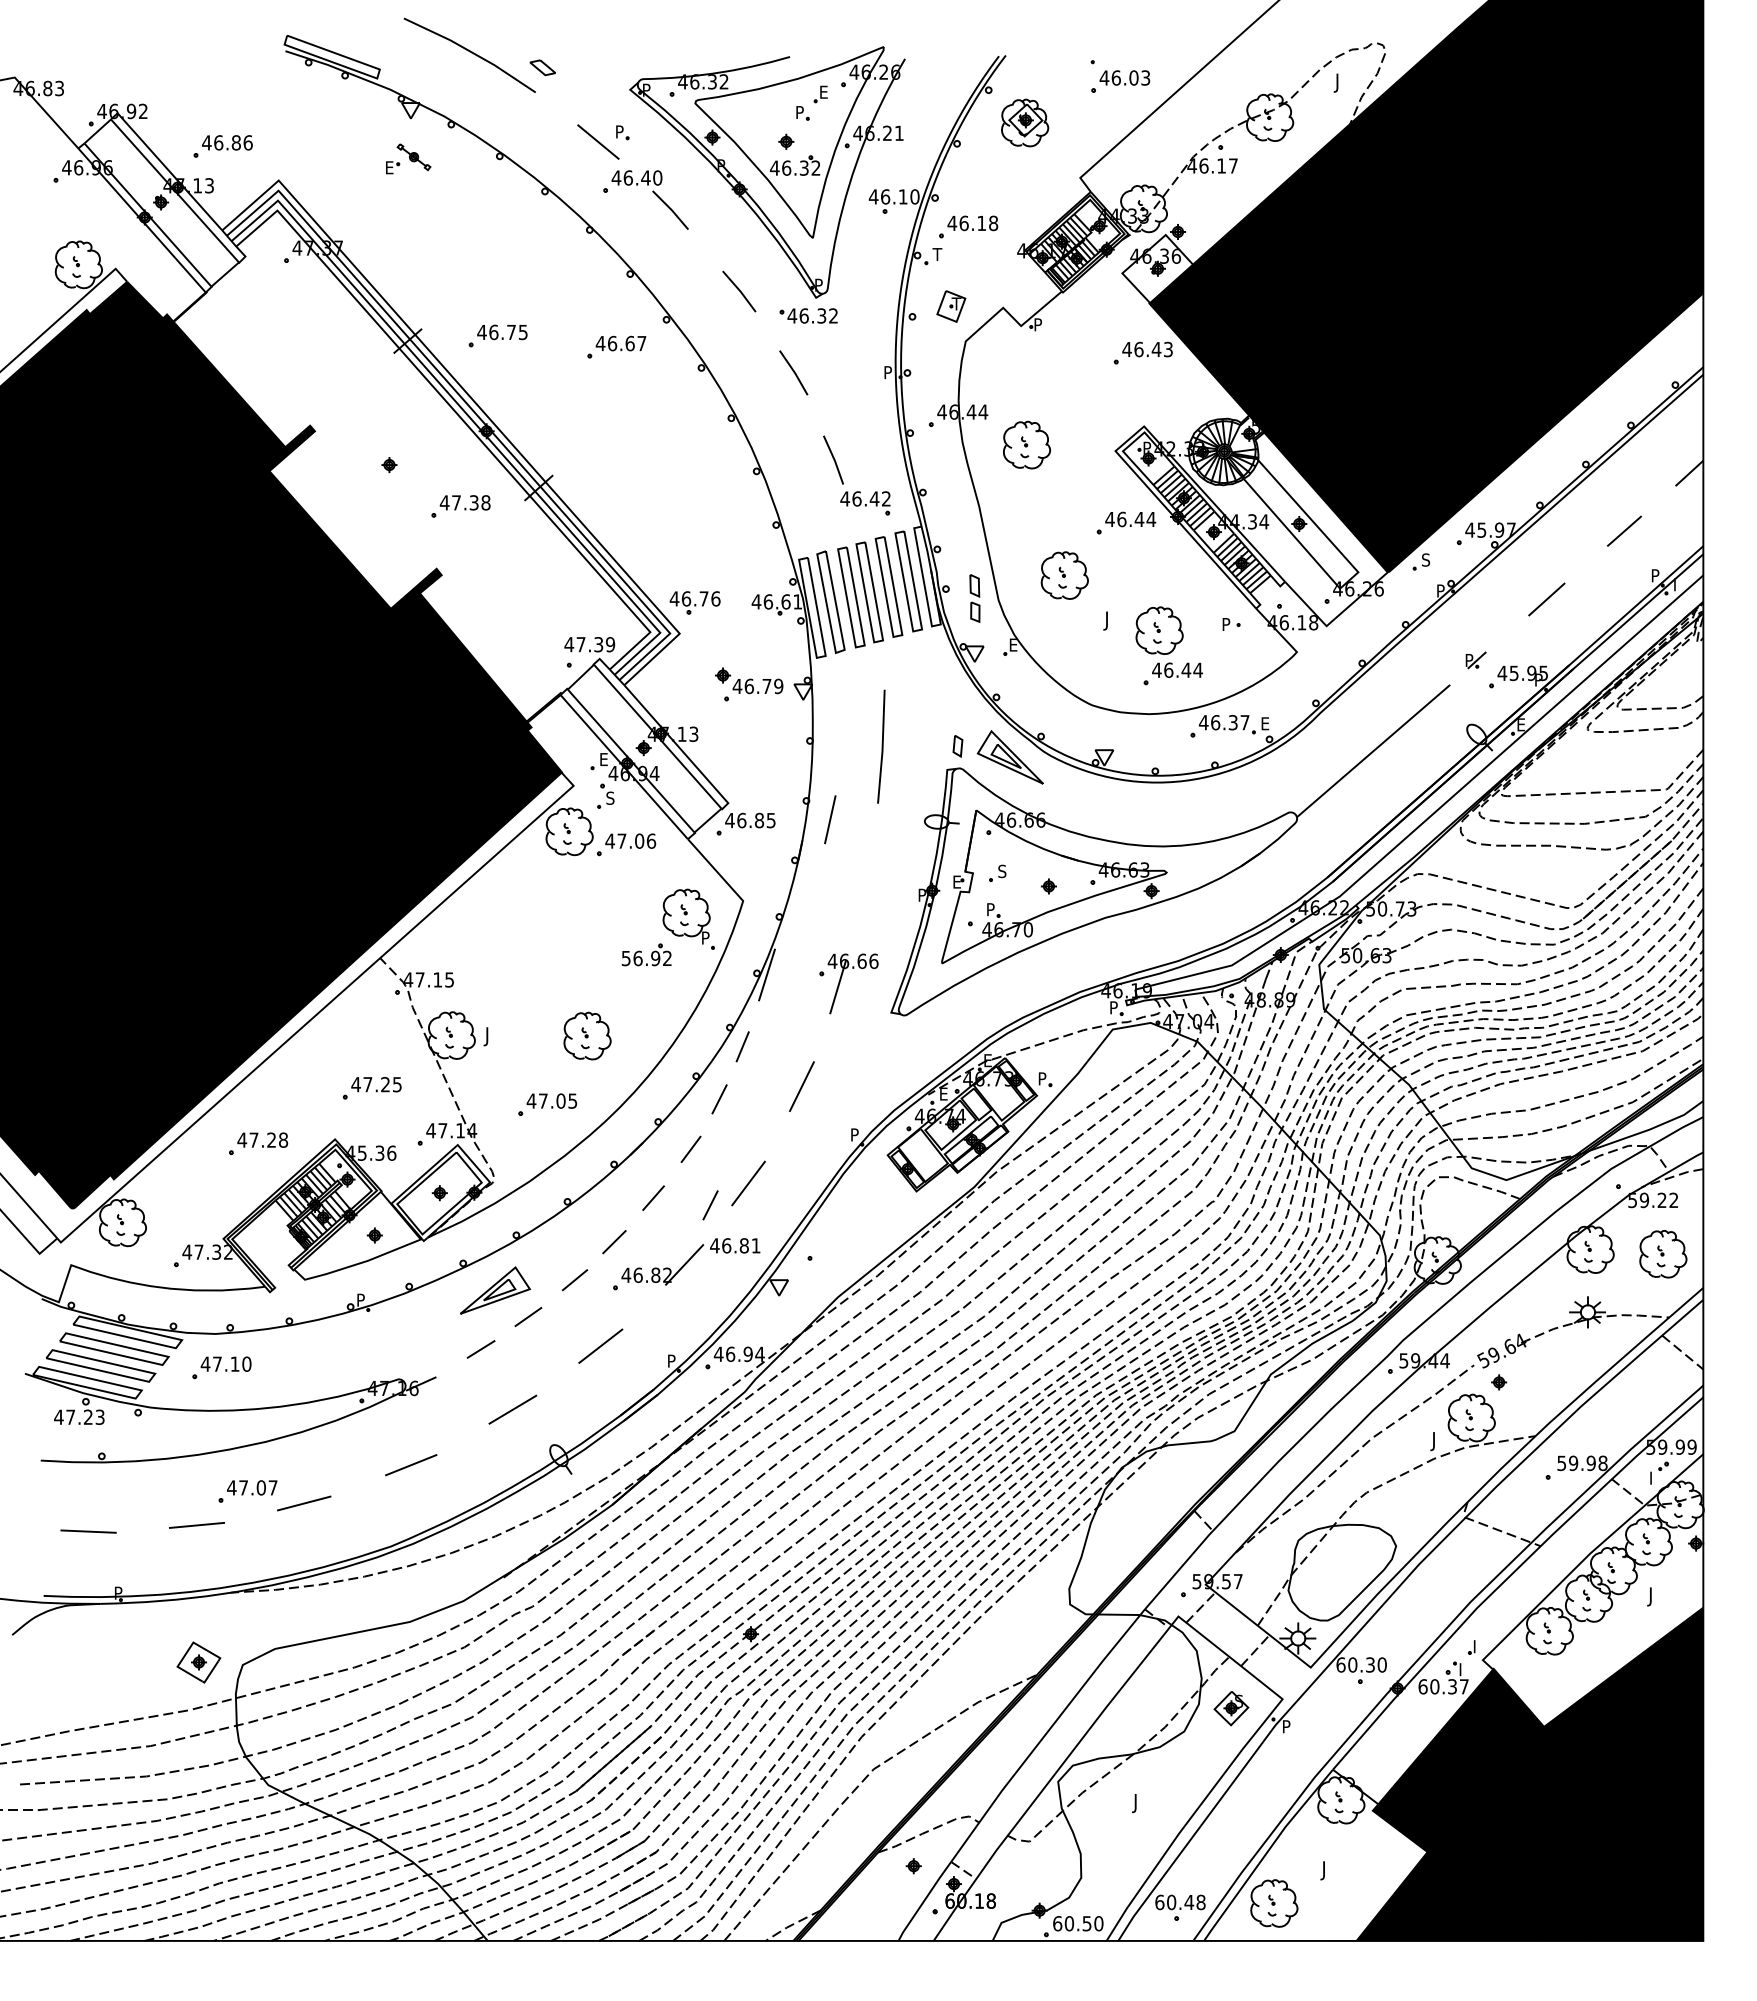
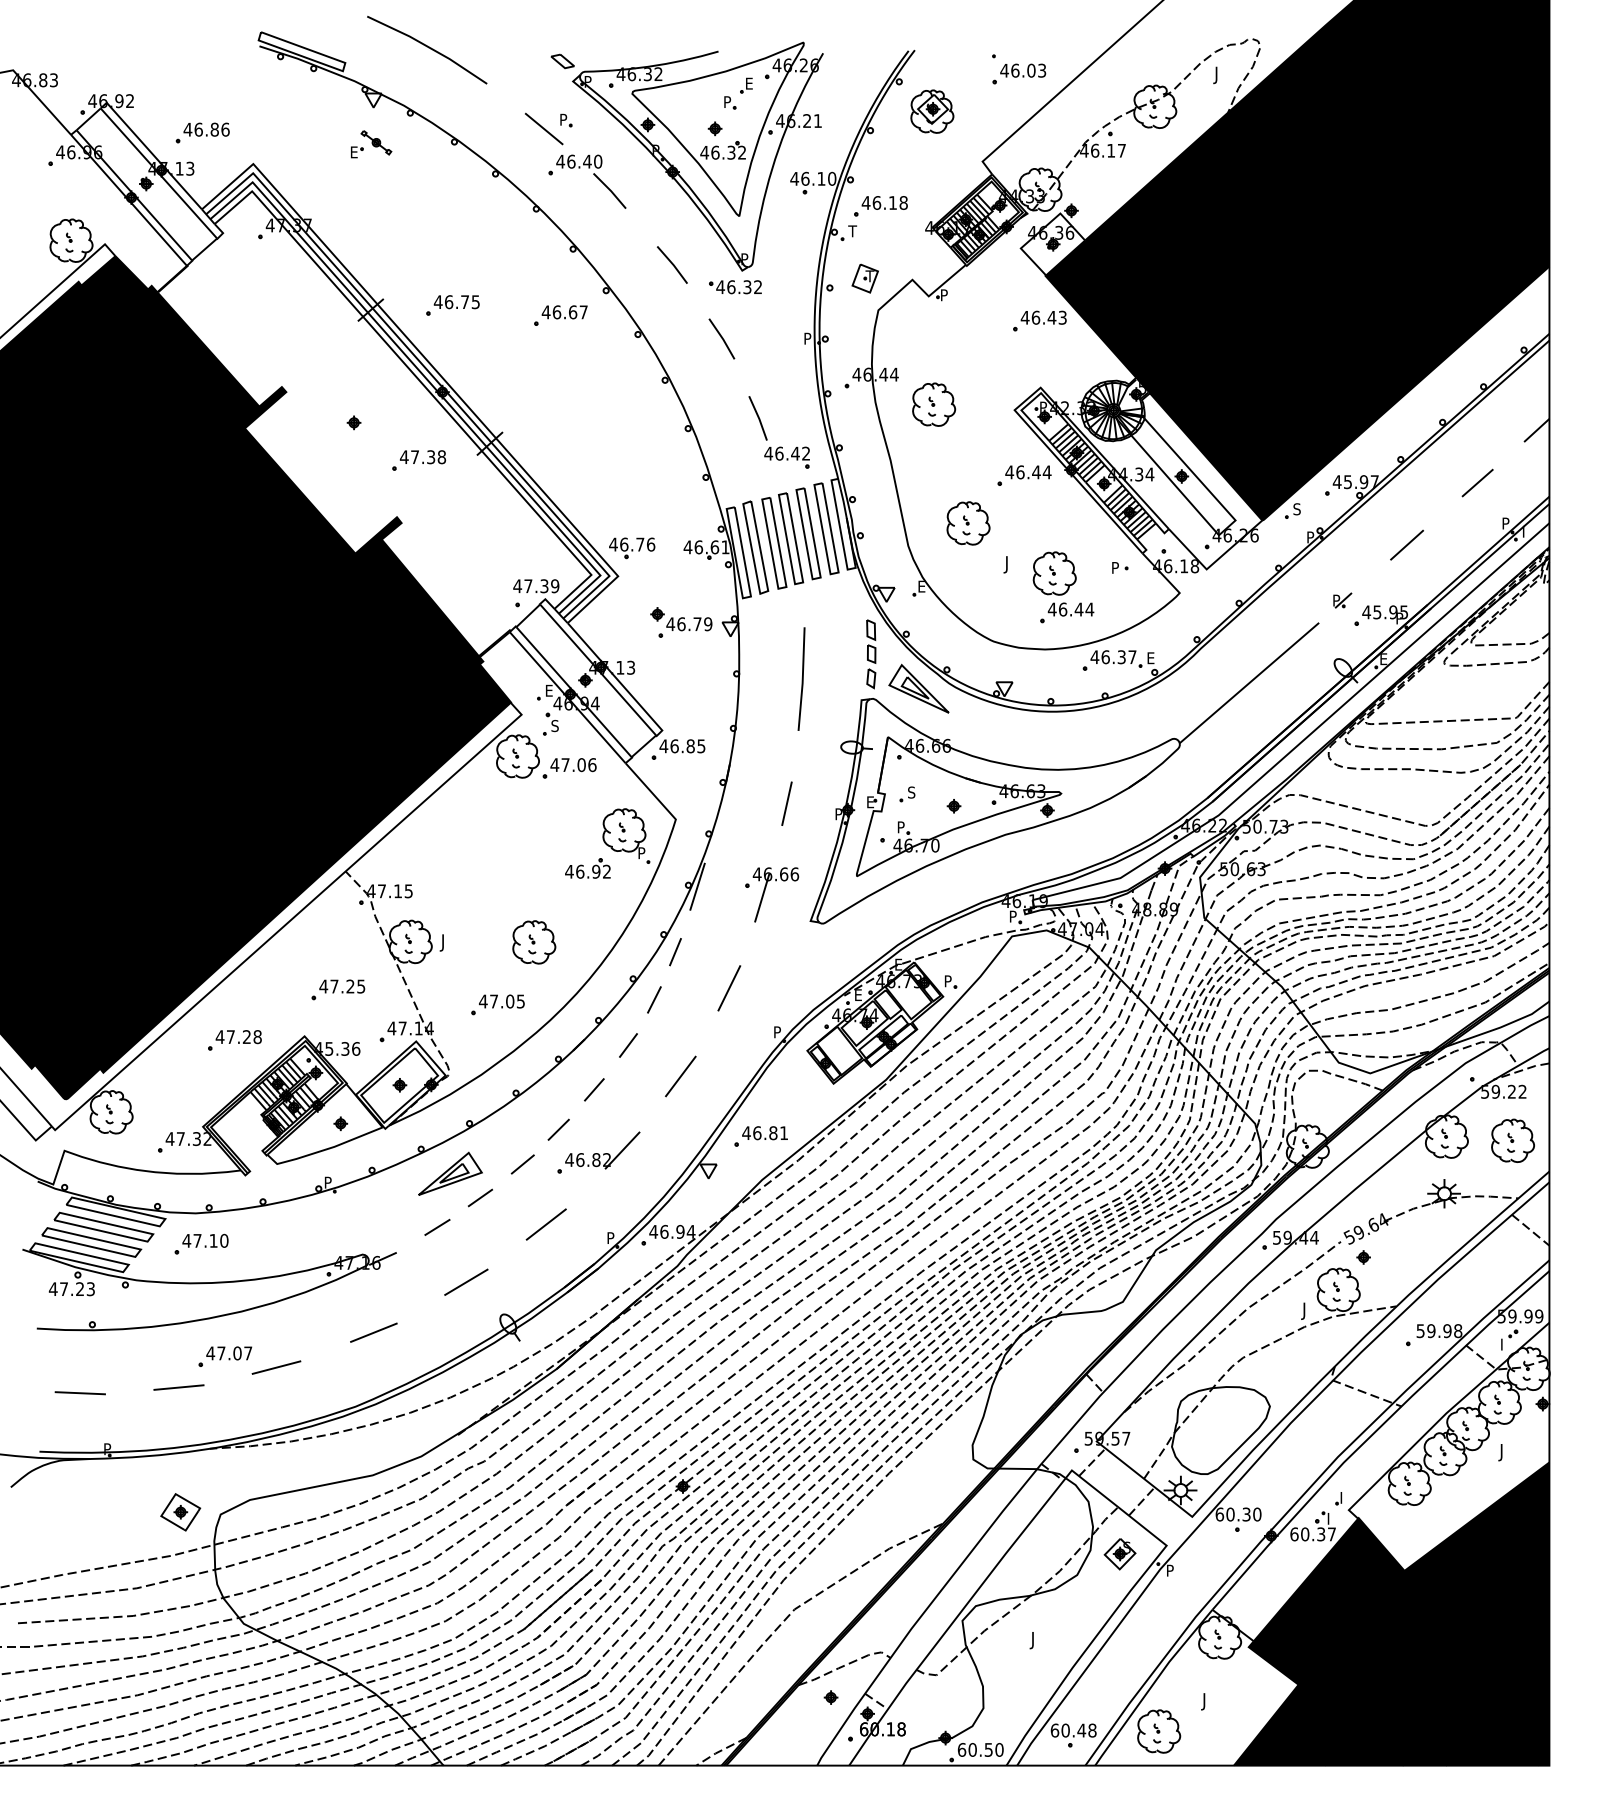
part: (542, 67) -> (562, 61), moved
part: (974, 598) -> (870, 641), moved
line: (830, 819) -> (787, 803), moved
text: (626, 958) -> (569, 871), 56.92 -> 46.92
line: (710, 1205) -> (646, 1096), removed
text: (735, 1245) -> (765, 1132), moved

